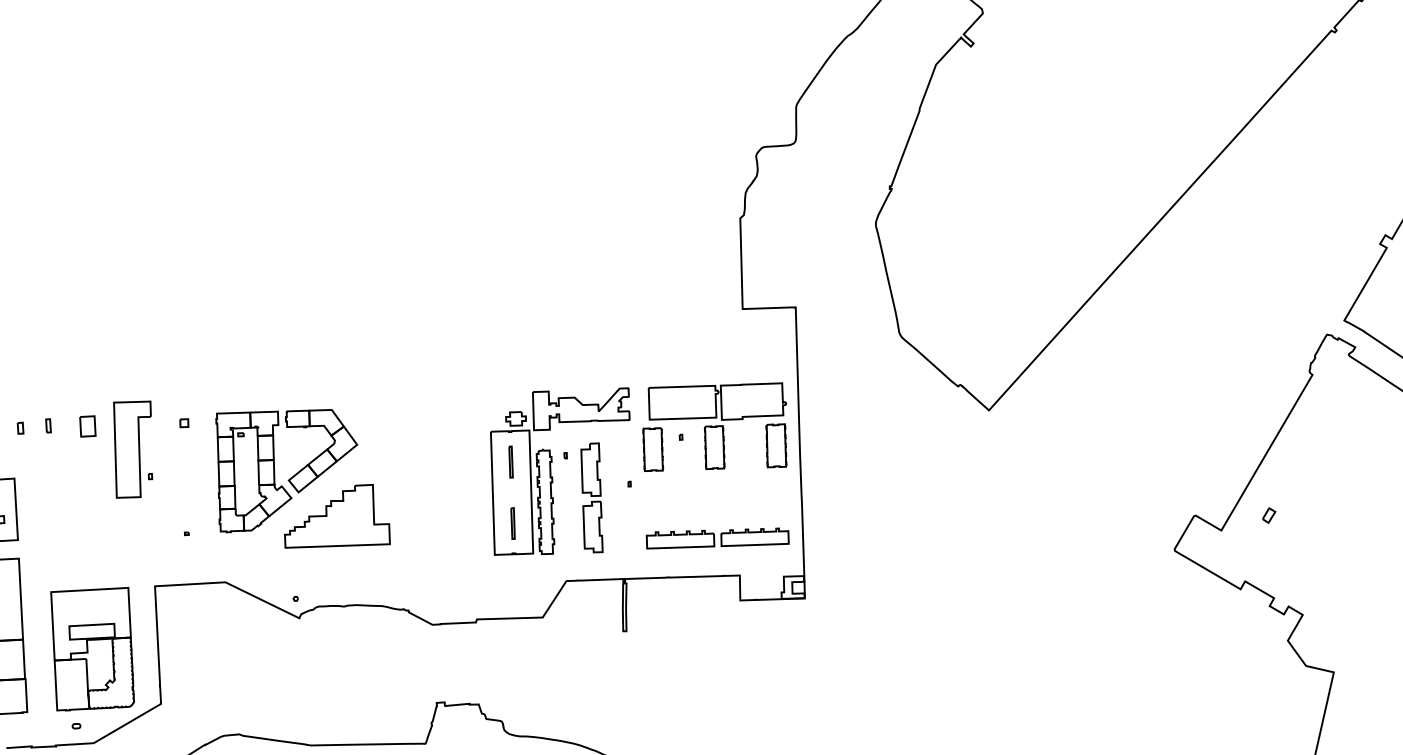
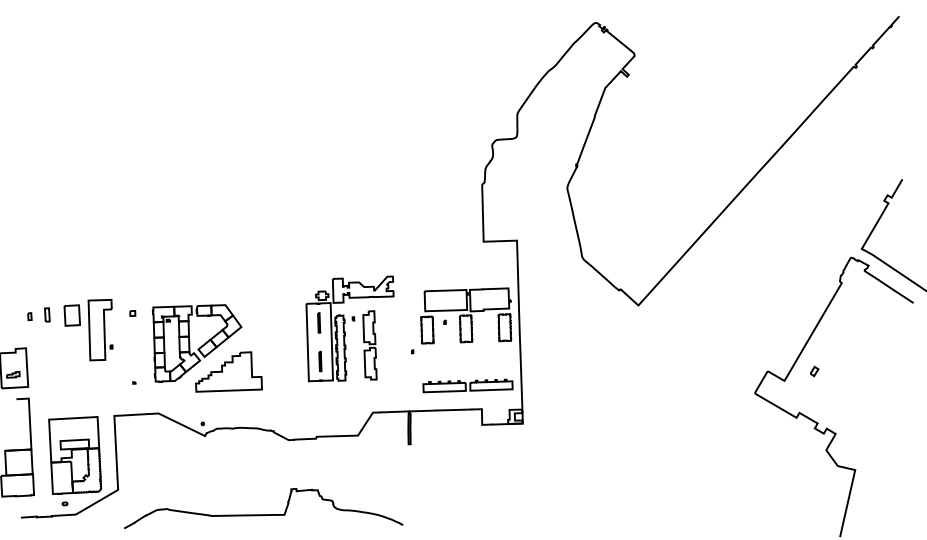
part: (48, 426) -> (47, 315), size x1.6
part: (86, 426) -> (71, 315), size x1.6
part: (559, 470) -> (349, 328), moved

